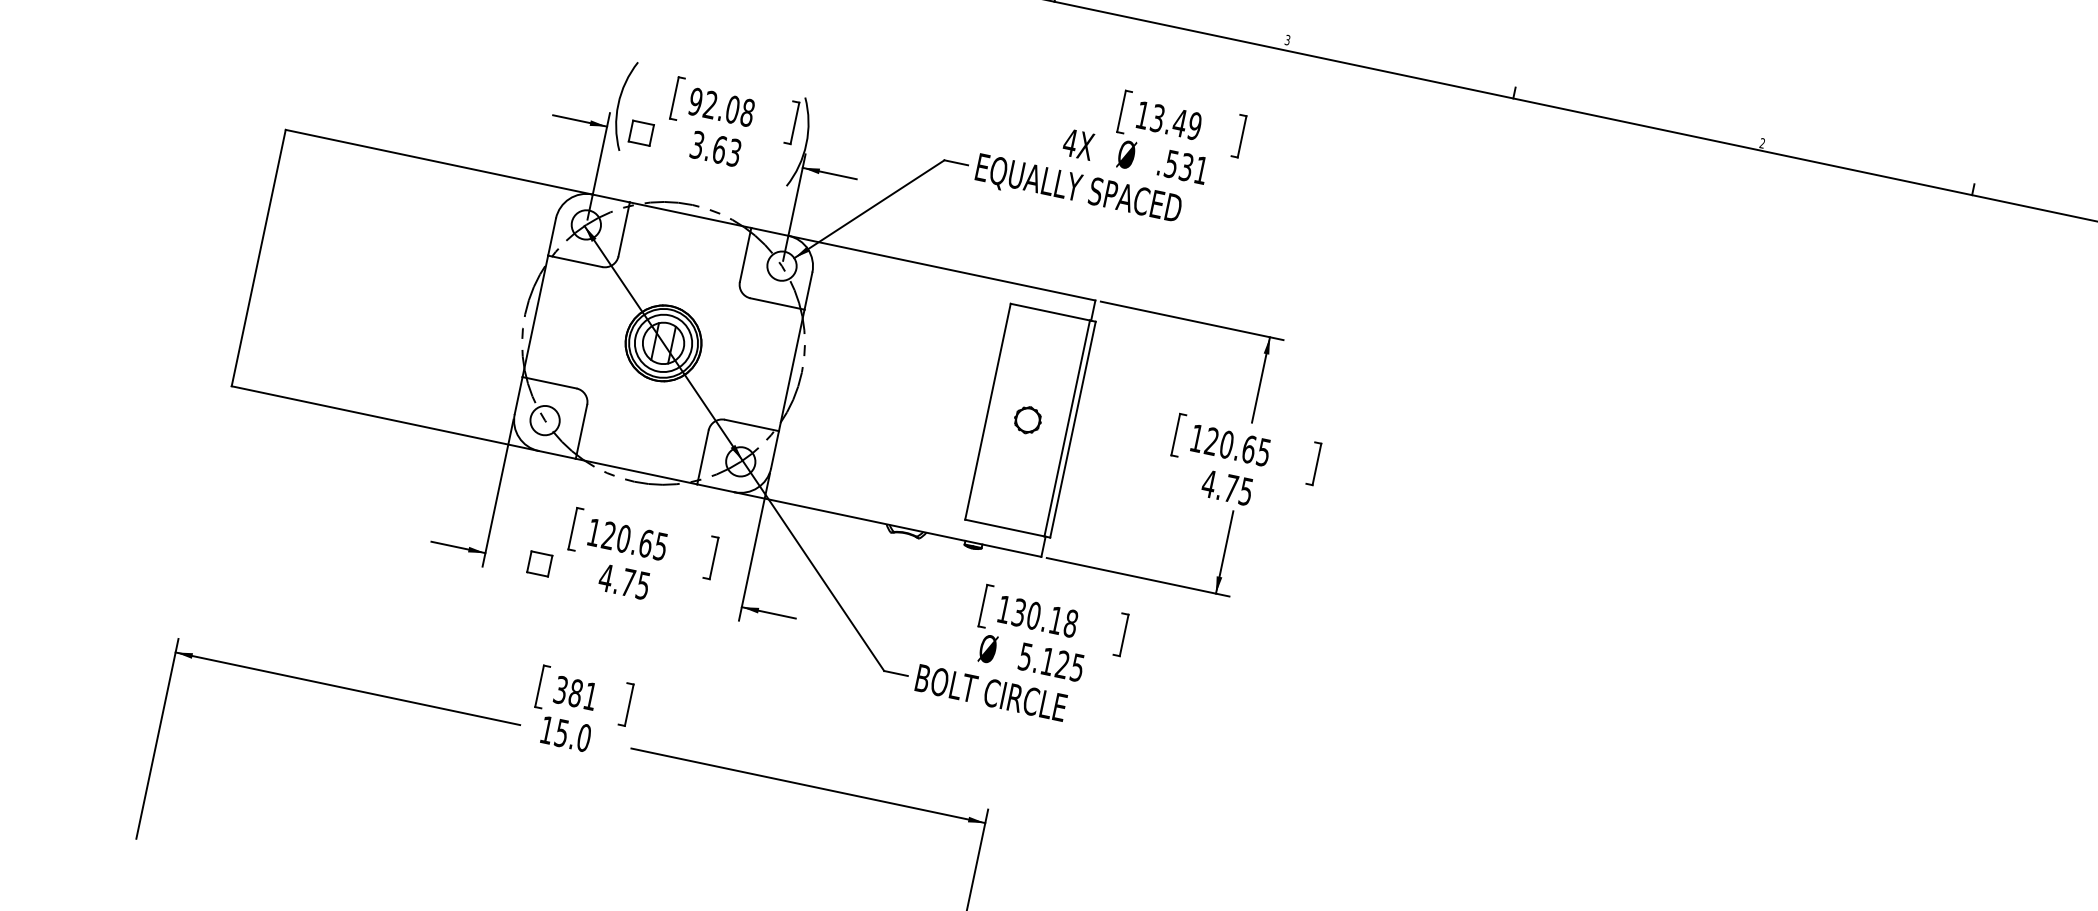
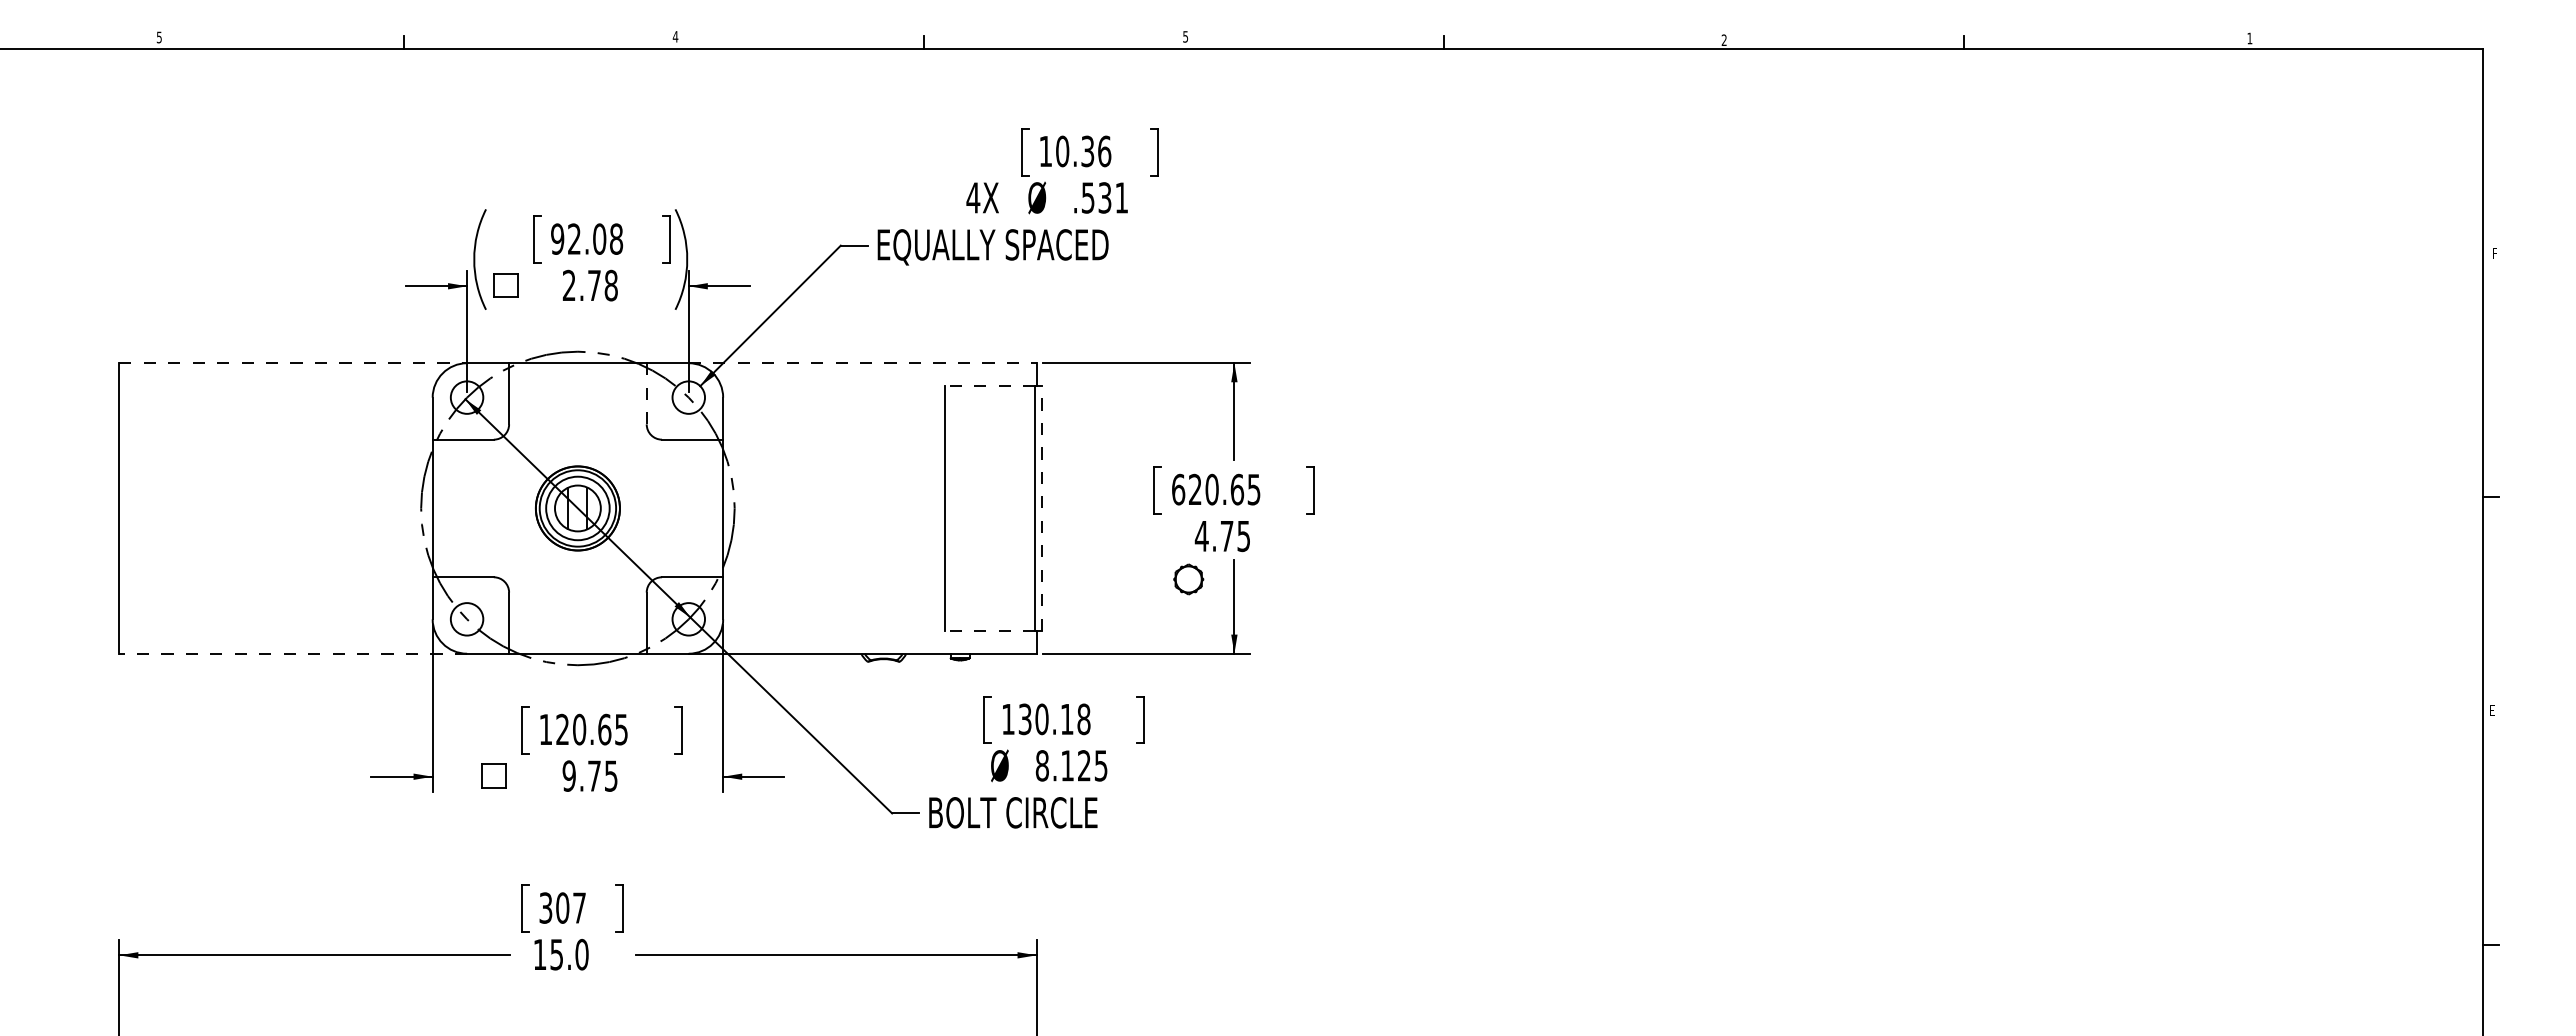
text: (1287, 39) -> (1185, 36), 3 -> 5
text: (1176, 122) -> (1083, 151), 13.49 -> 10.36
text: (715, 148) -> (589, 285), 3.63 -> 2.78
line: (439, 162) -> (293, 363), solid -> dashed
line: (745, 254) -> (646, 393), solid -> dashed
line: (941, 268) -> (862, 363), solid -> dashed
line: (1050, 312) -> (990, 386), solid -> dashed
line: (385, 418) -> (293, 653), solid -> dashed
part: (1027, 420) -> (1188, 579), moved
line: (1072, 428) -> (1041, 507), solid -> dashed
text: (1197, 438) -> (1178, 489), 120.65 -> 620.65
line: (1005, 527) -> (990, 630), solid -> dashed
text: (606, 577) -> (569, 775), 4.75 -> 9.75
text: (1024, 656) -> (1041, 765), 5.125 -> 8.125
text: (582, 694) -> (570, 907), 381 -> 307

